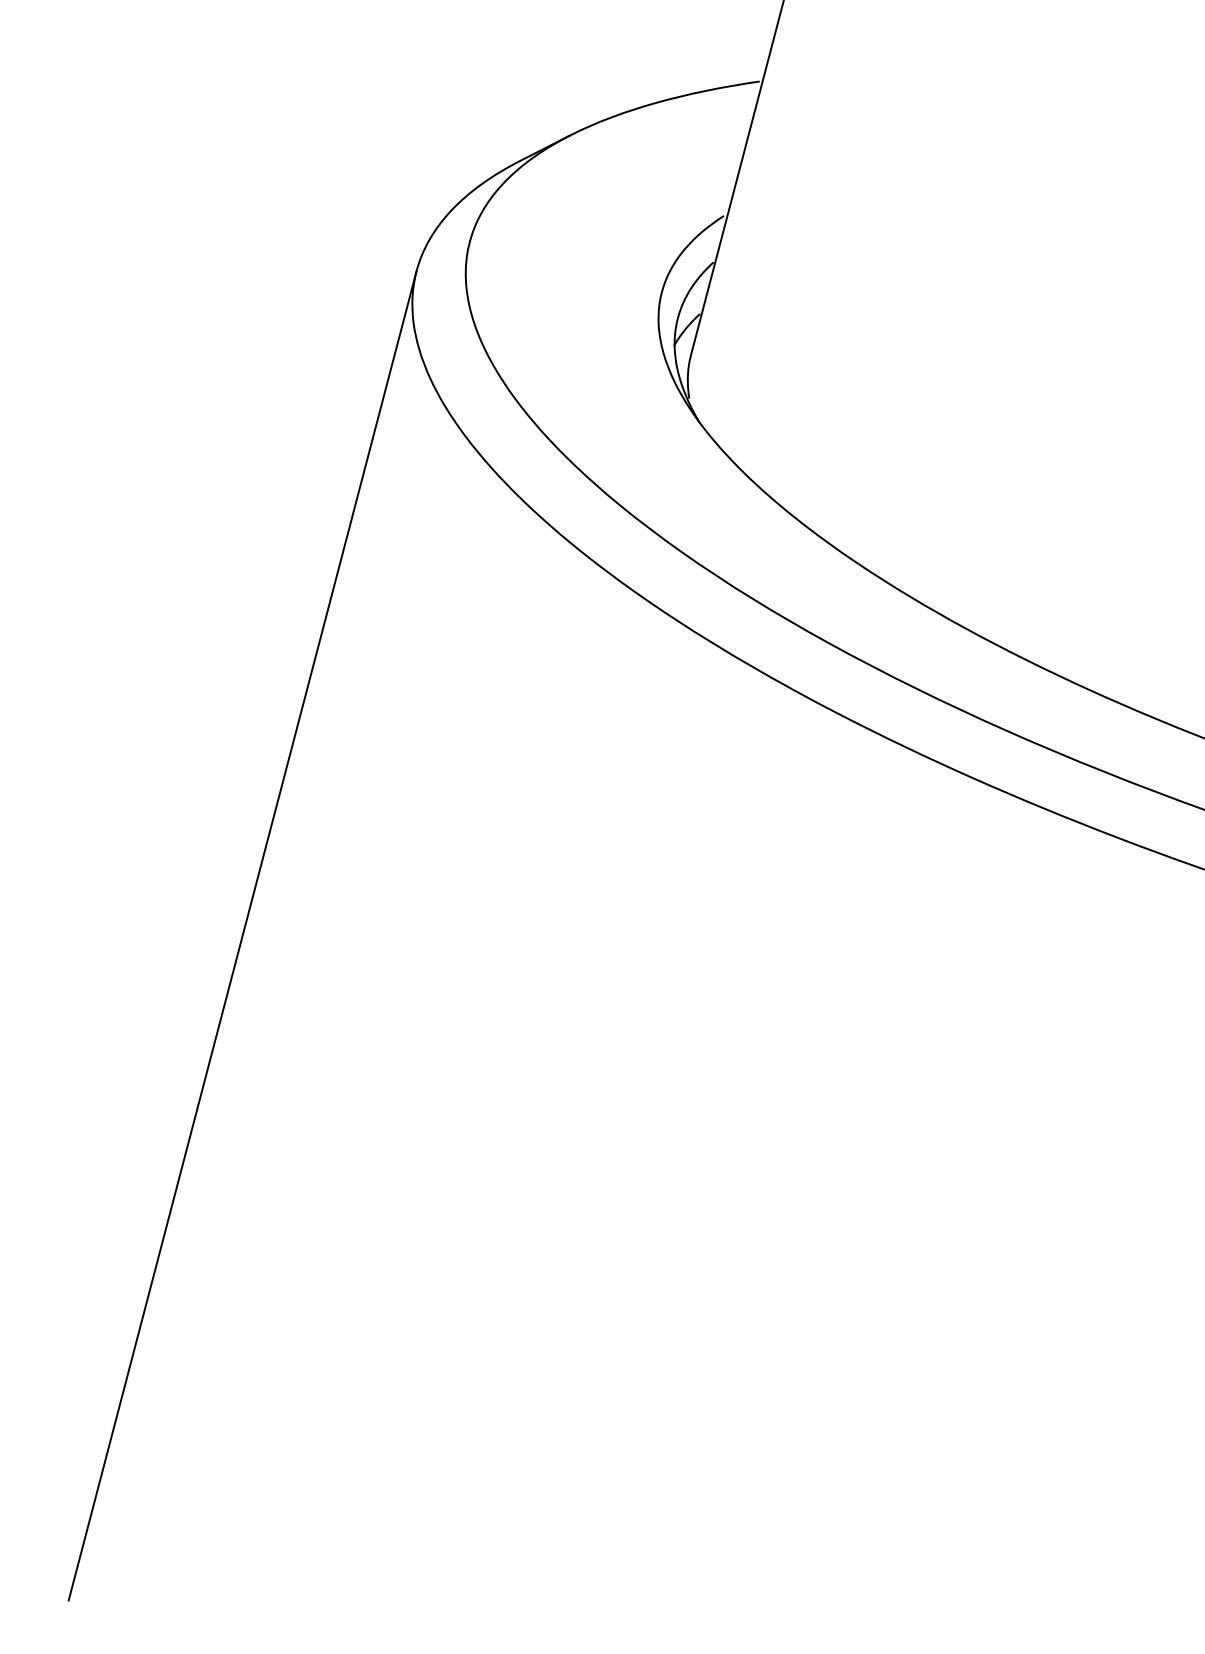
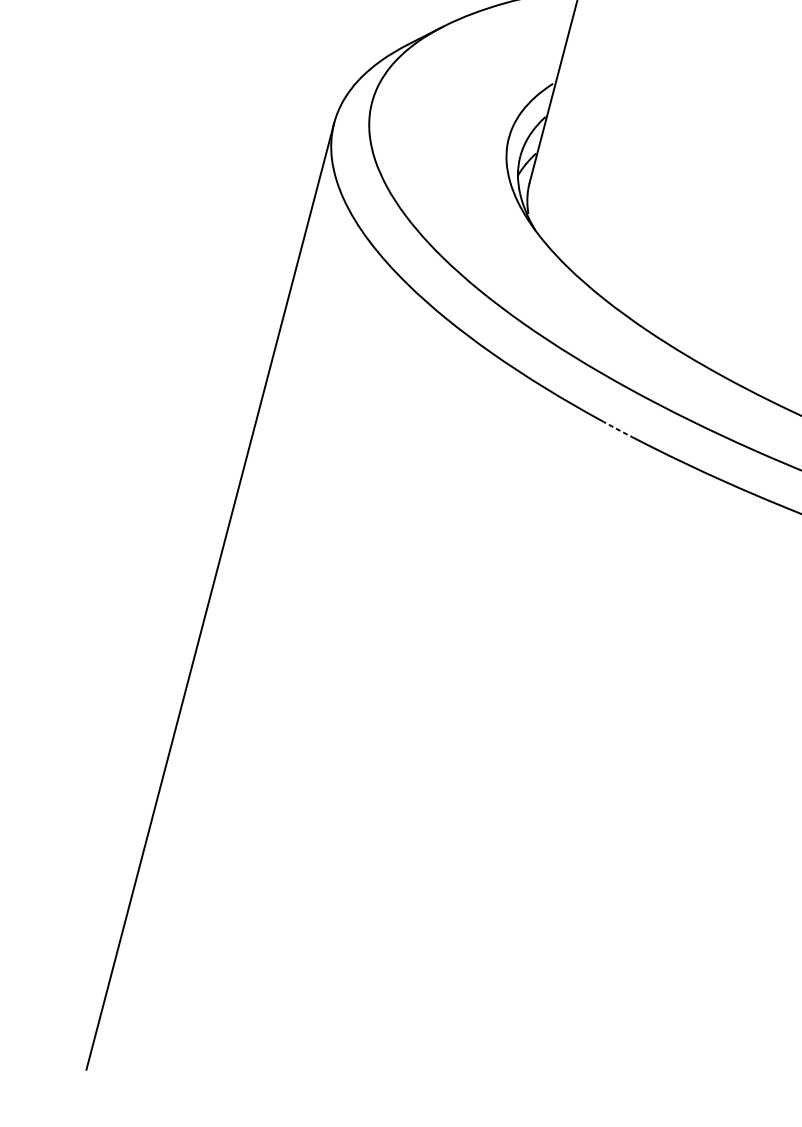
arc: (814, 701) -> (617, 429), solid -> dashed

